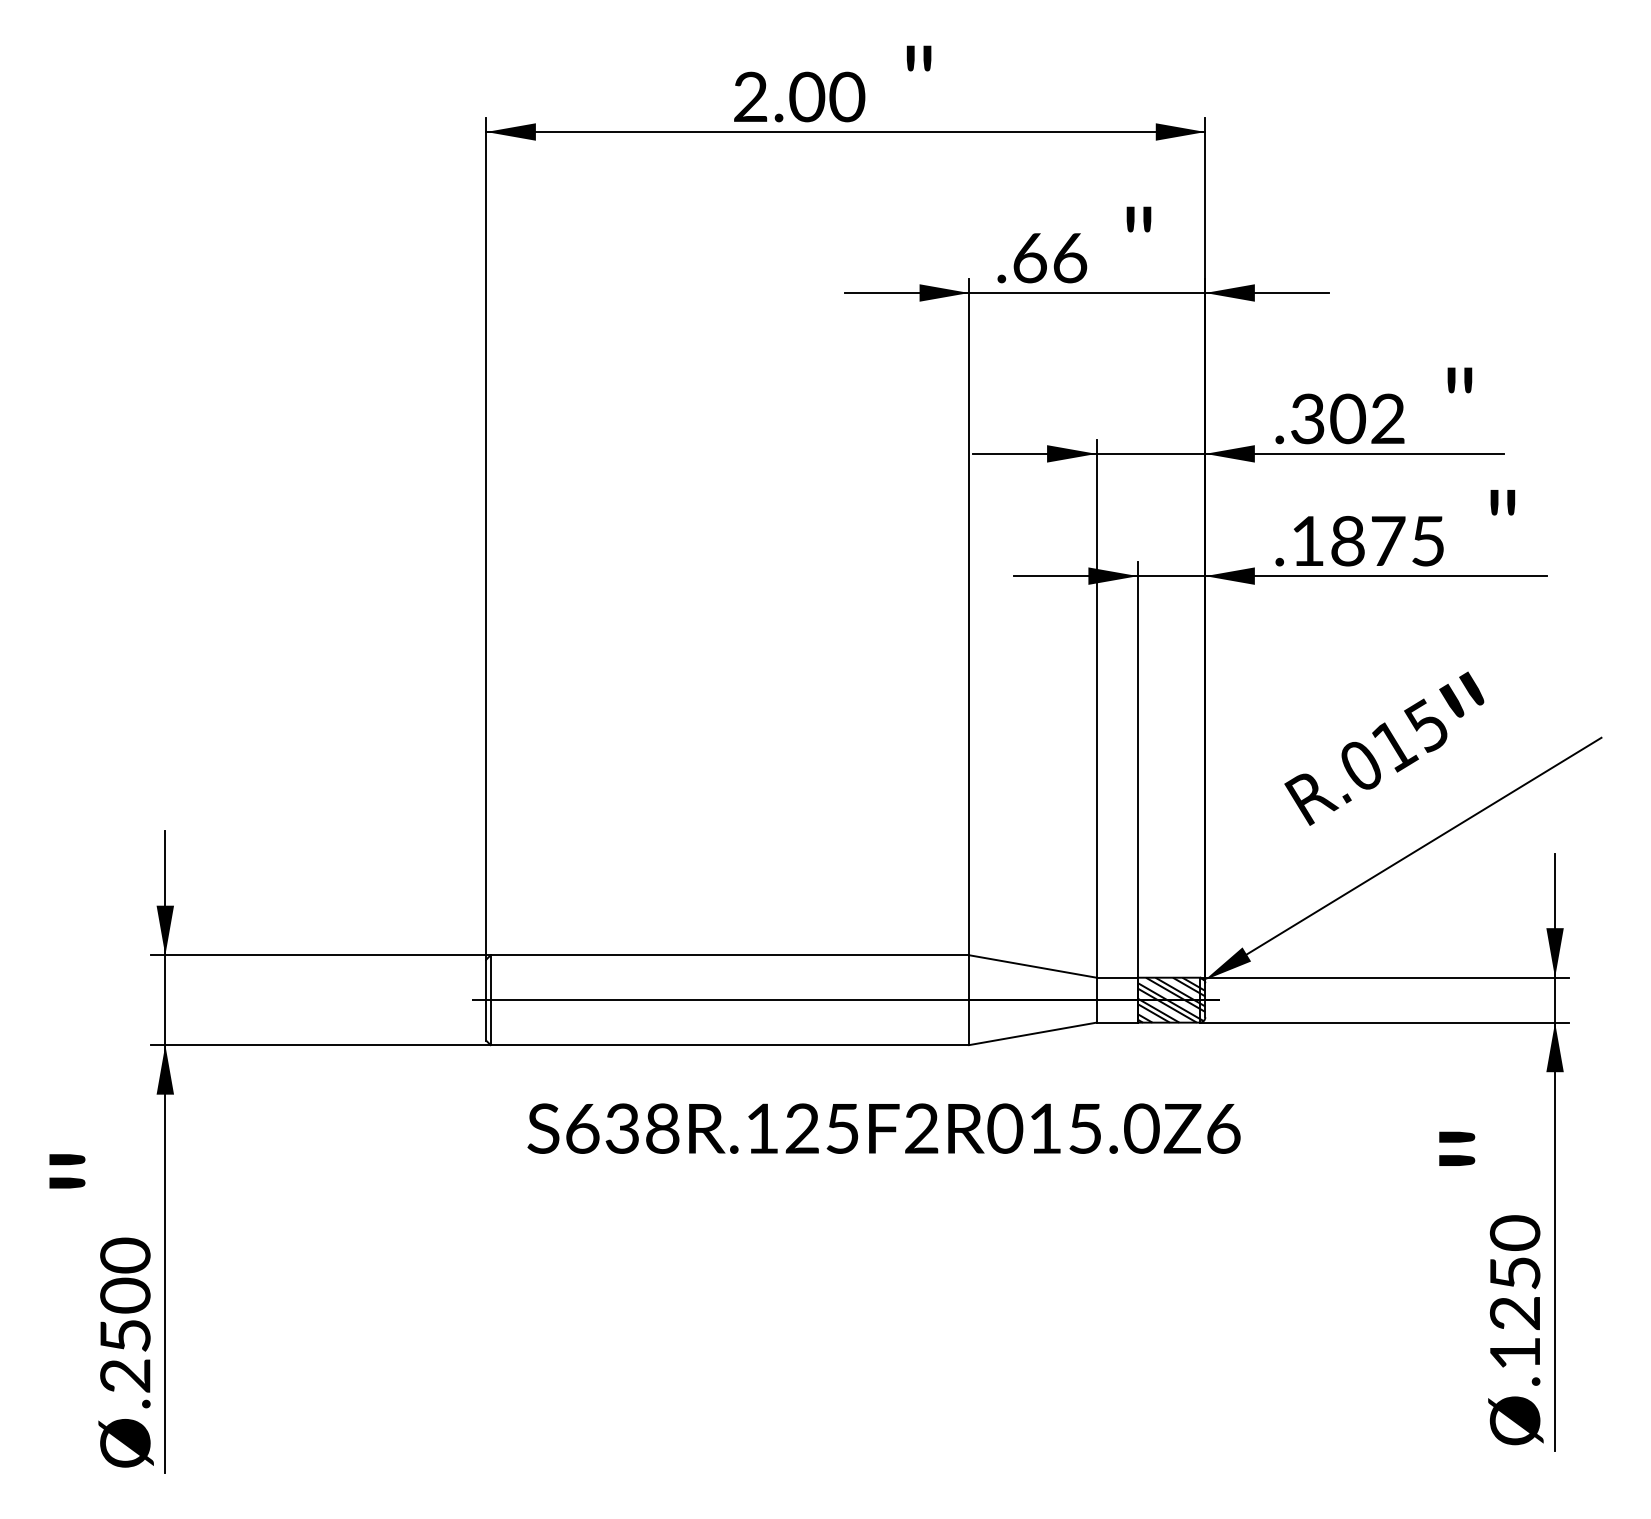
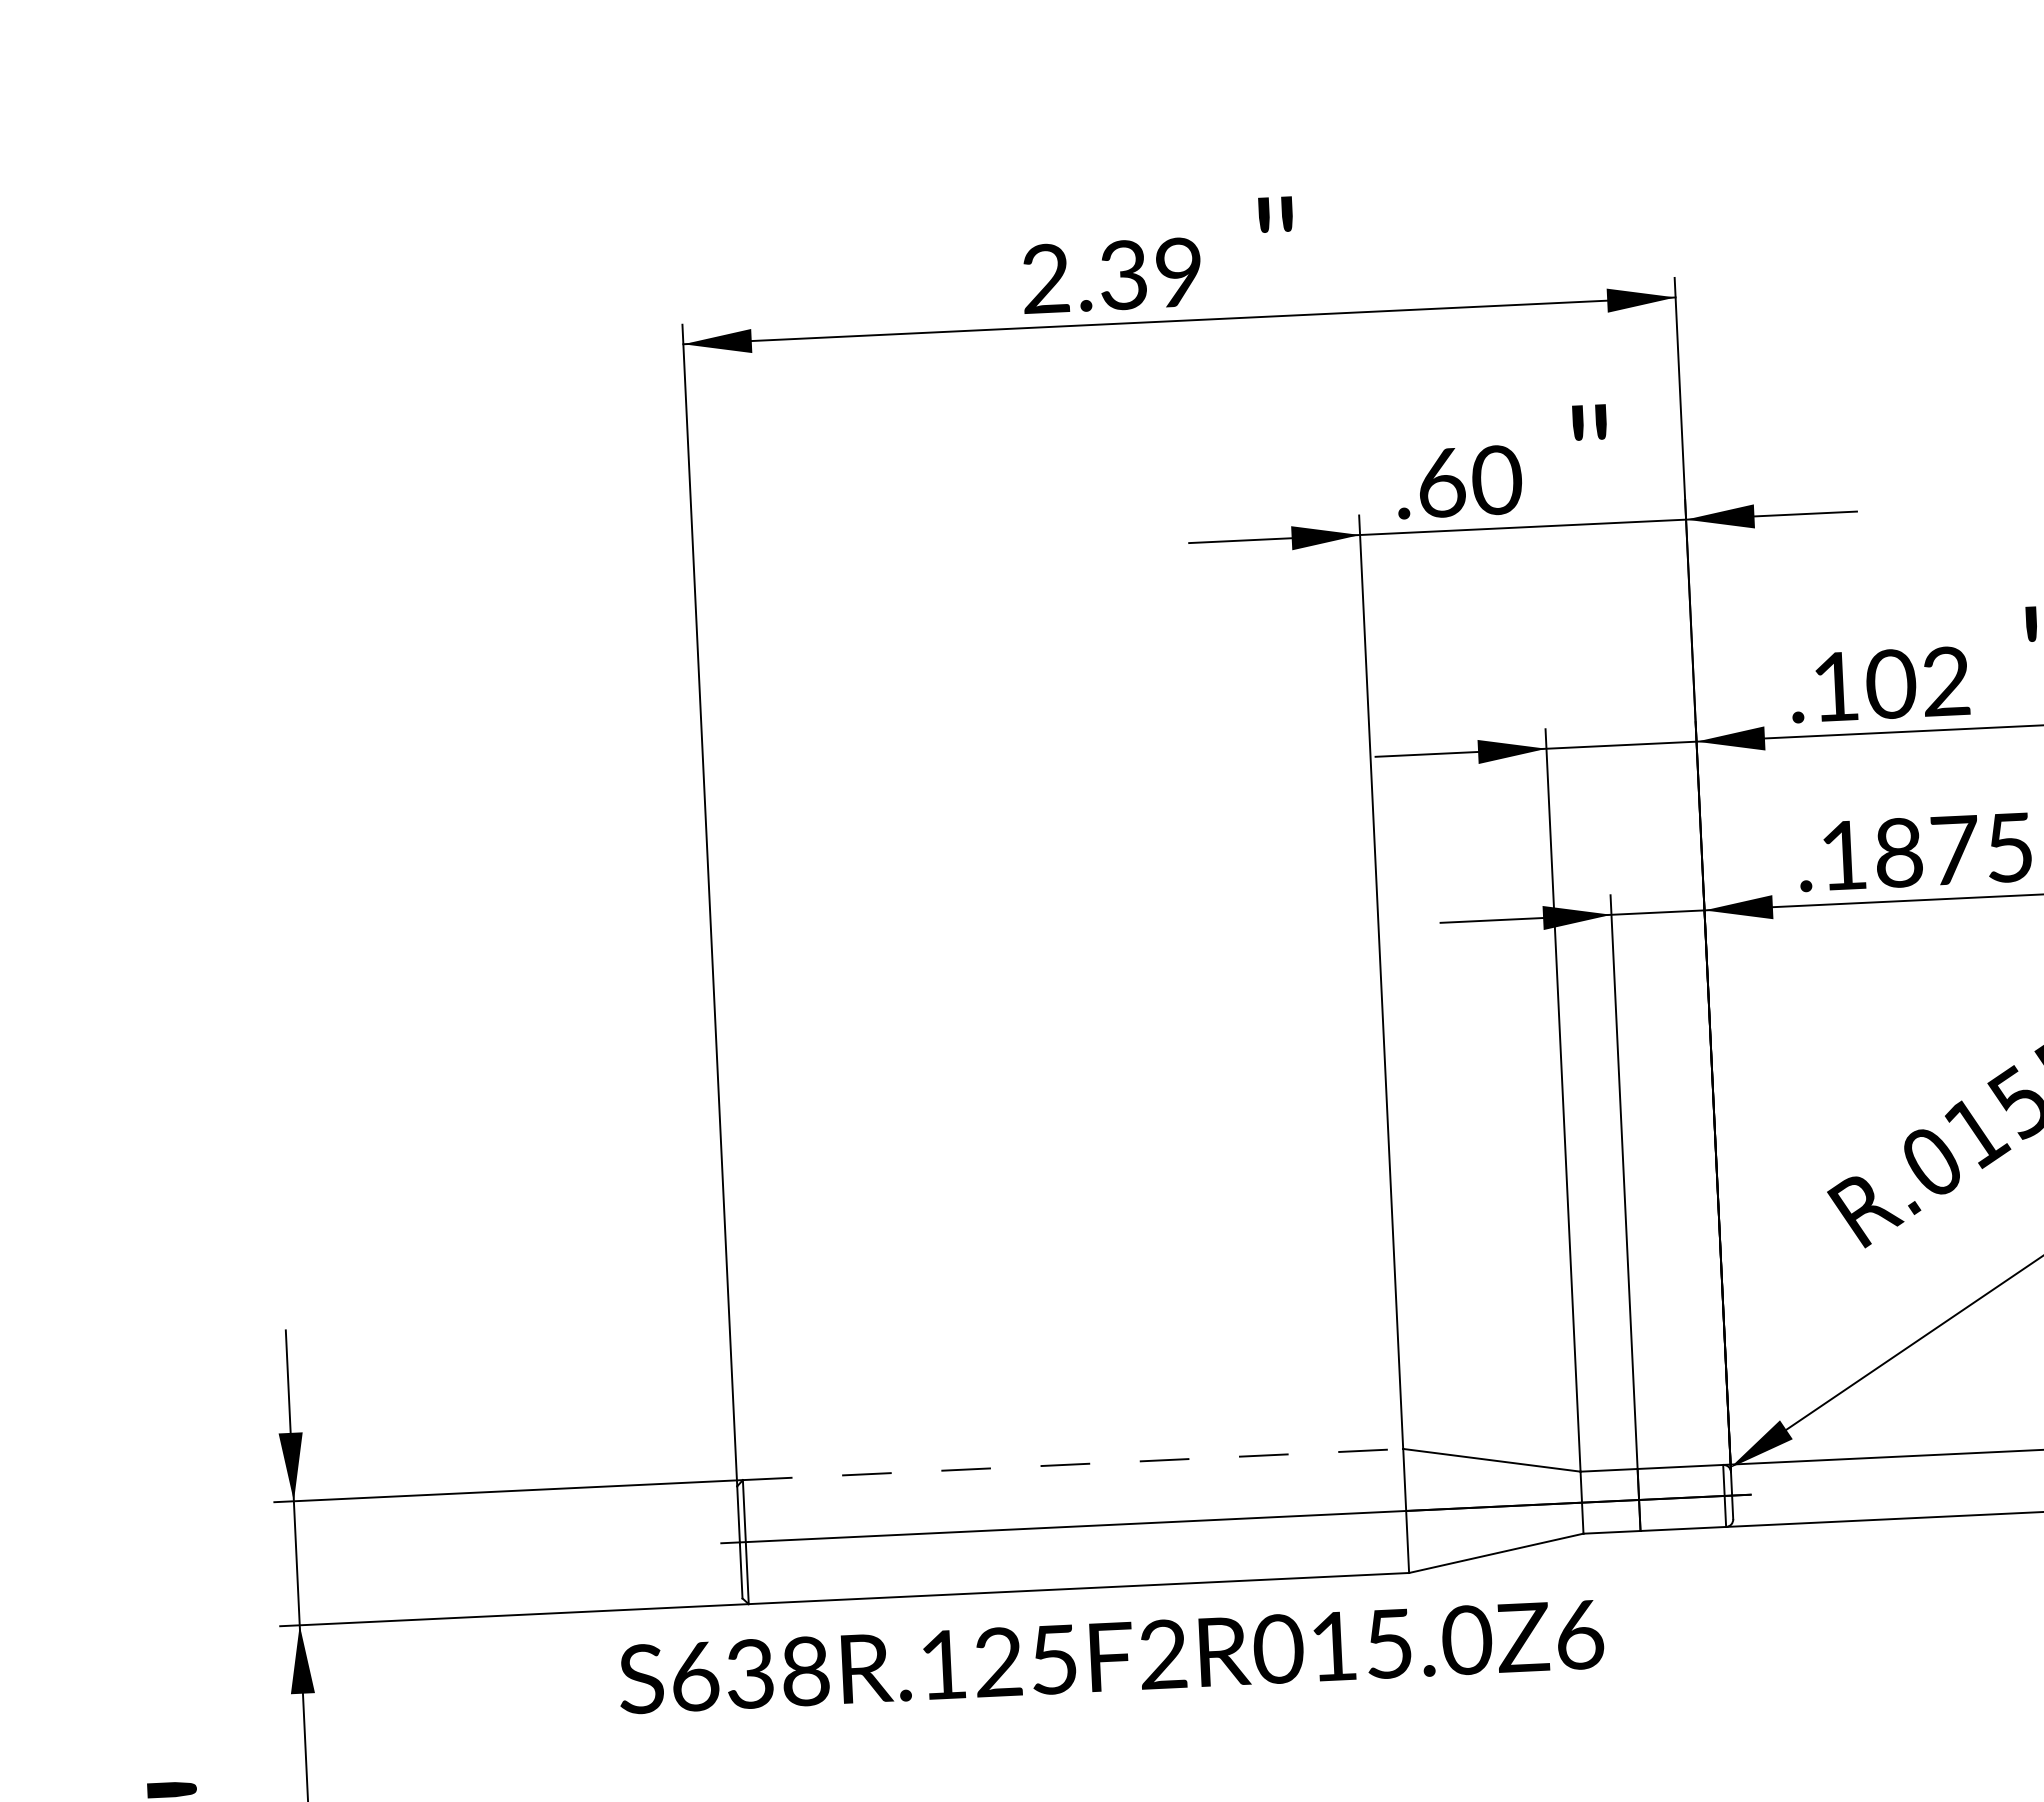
text: (827, 97) -> (1151, 274), 2.00 -> 2.39
text: (1070, 257) -> (1497, 479), .66 -> .60
text: (1307, 418) -> (1835, 686), .302 -> .102
line: (730, 955) -> (1073, 1464), solid -> dashed
hatch: (1171, 999) -> (1685, 1496), removed
text: (883, 1128) -> (1110, 1656), moved

